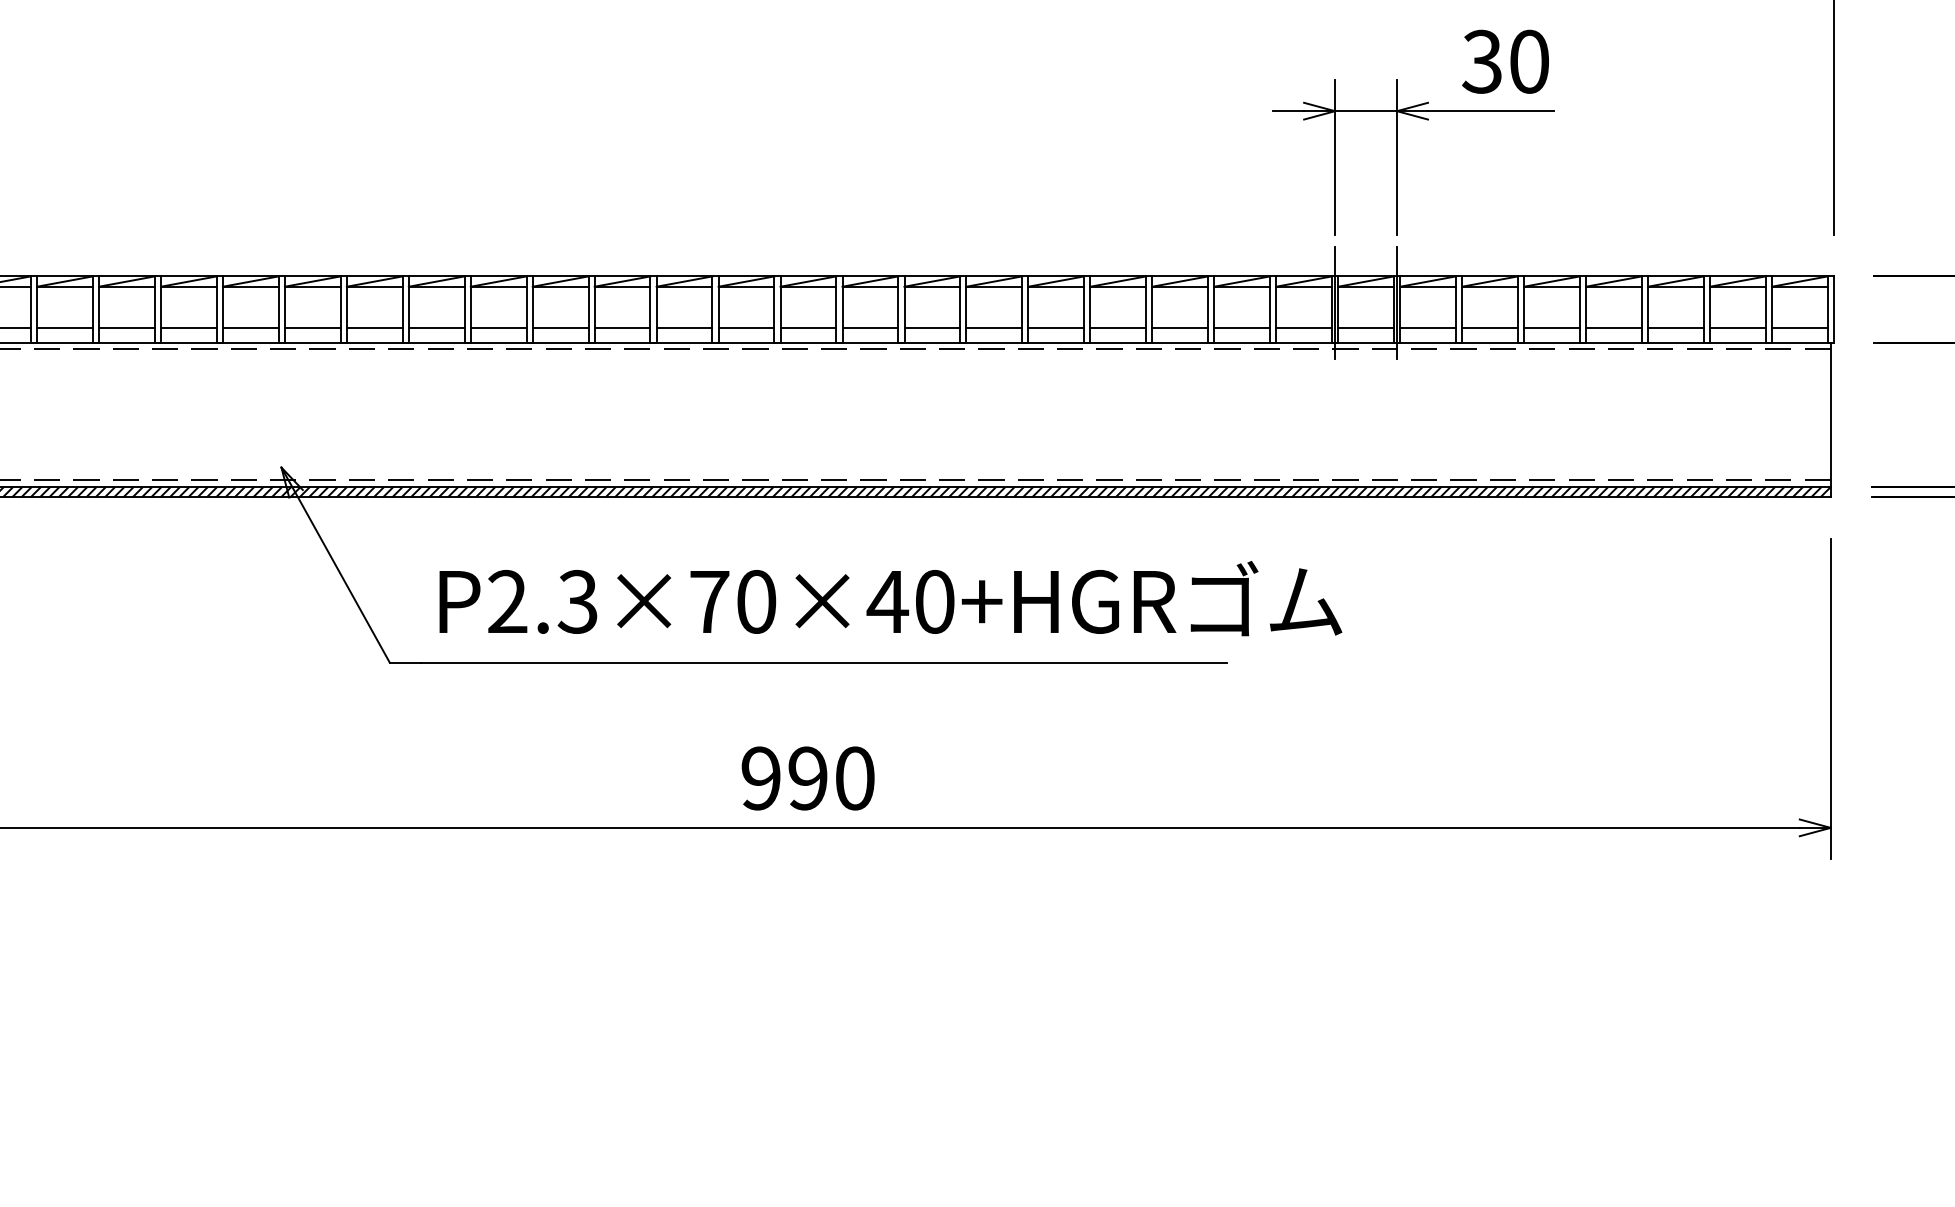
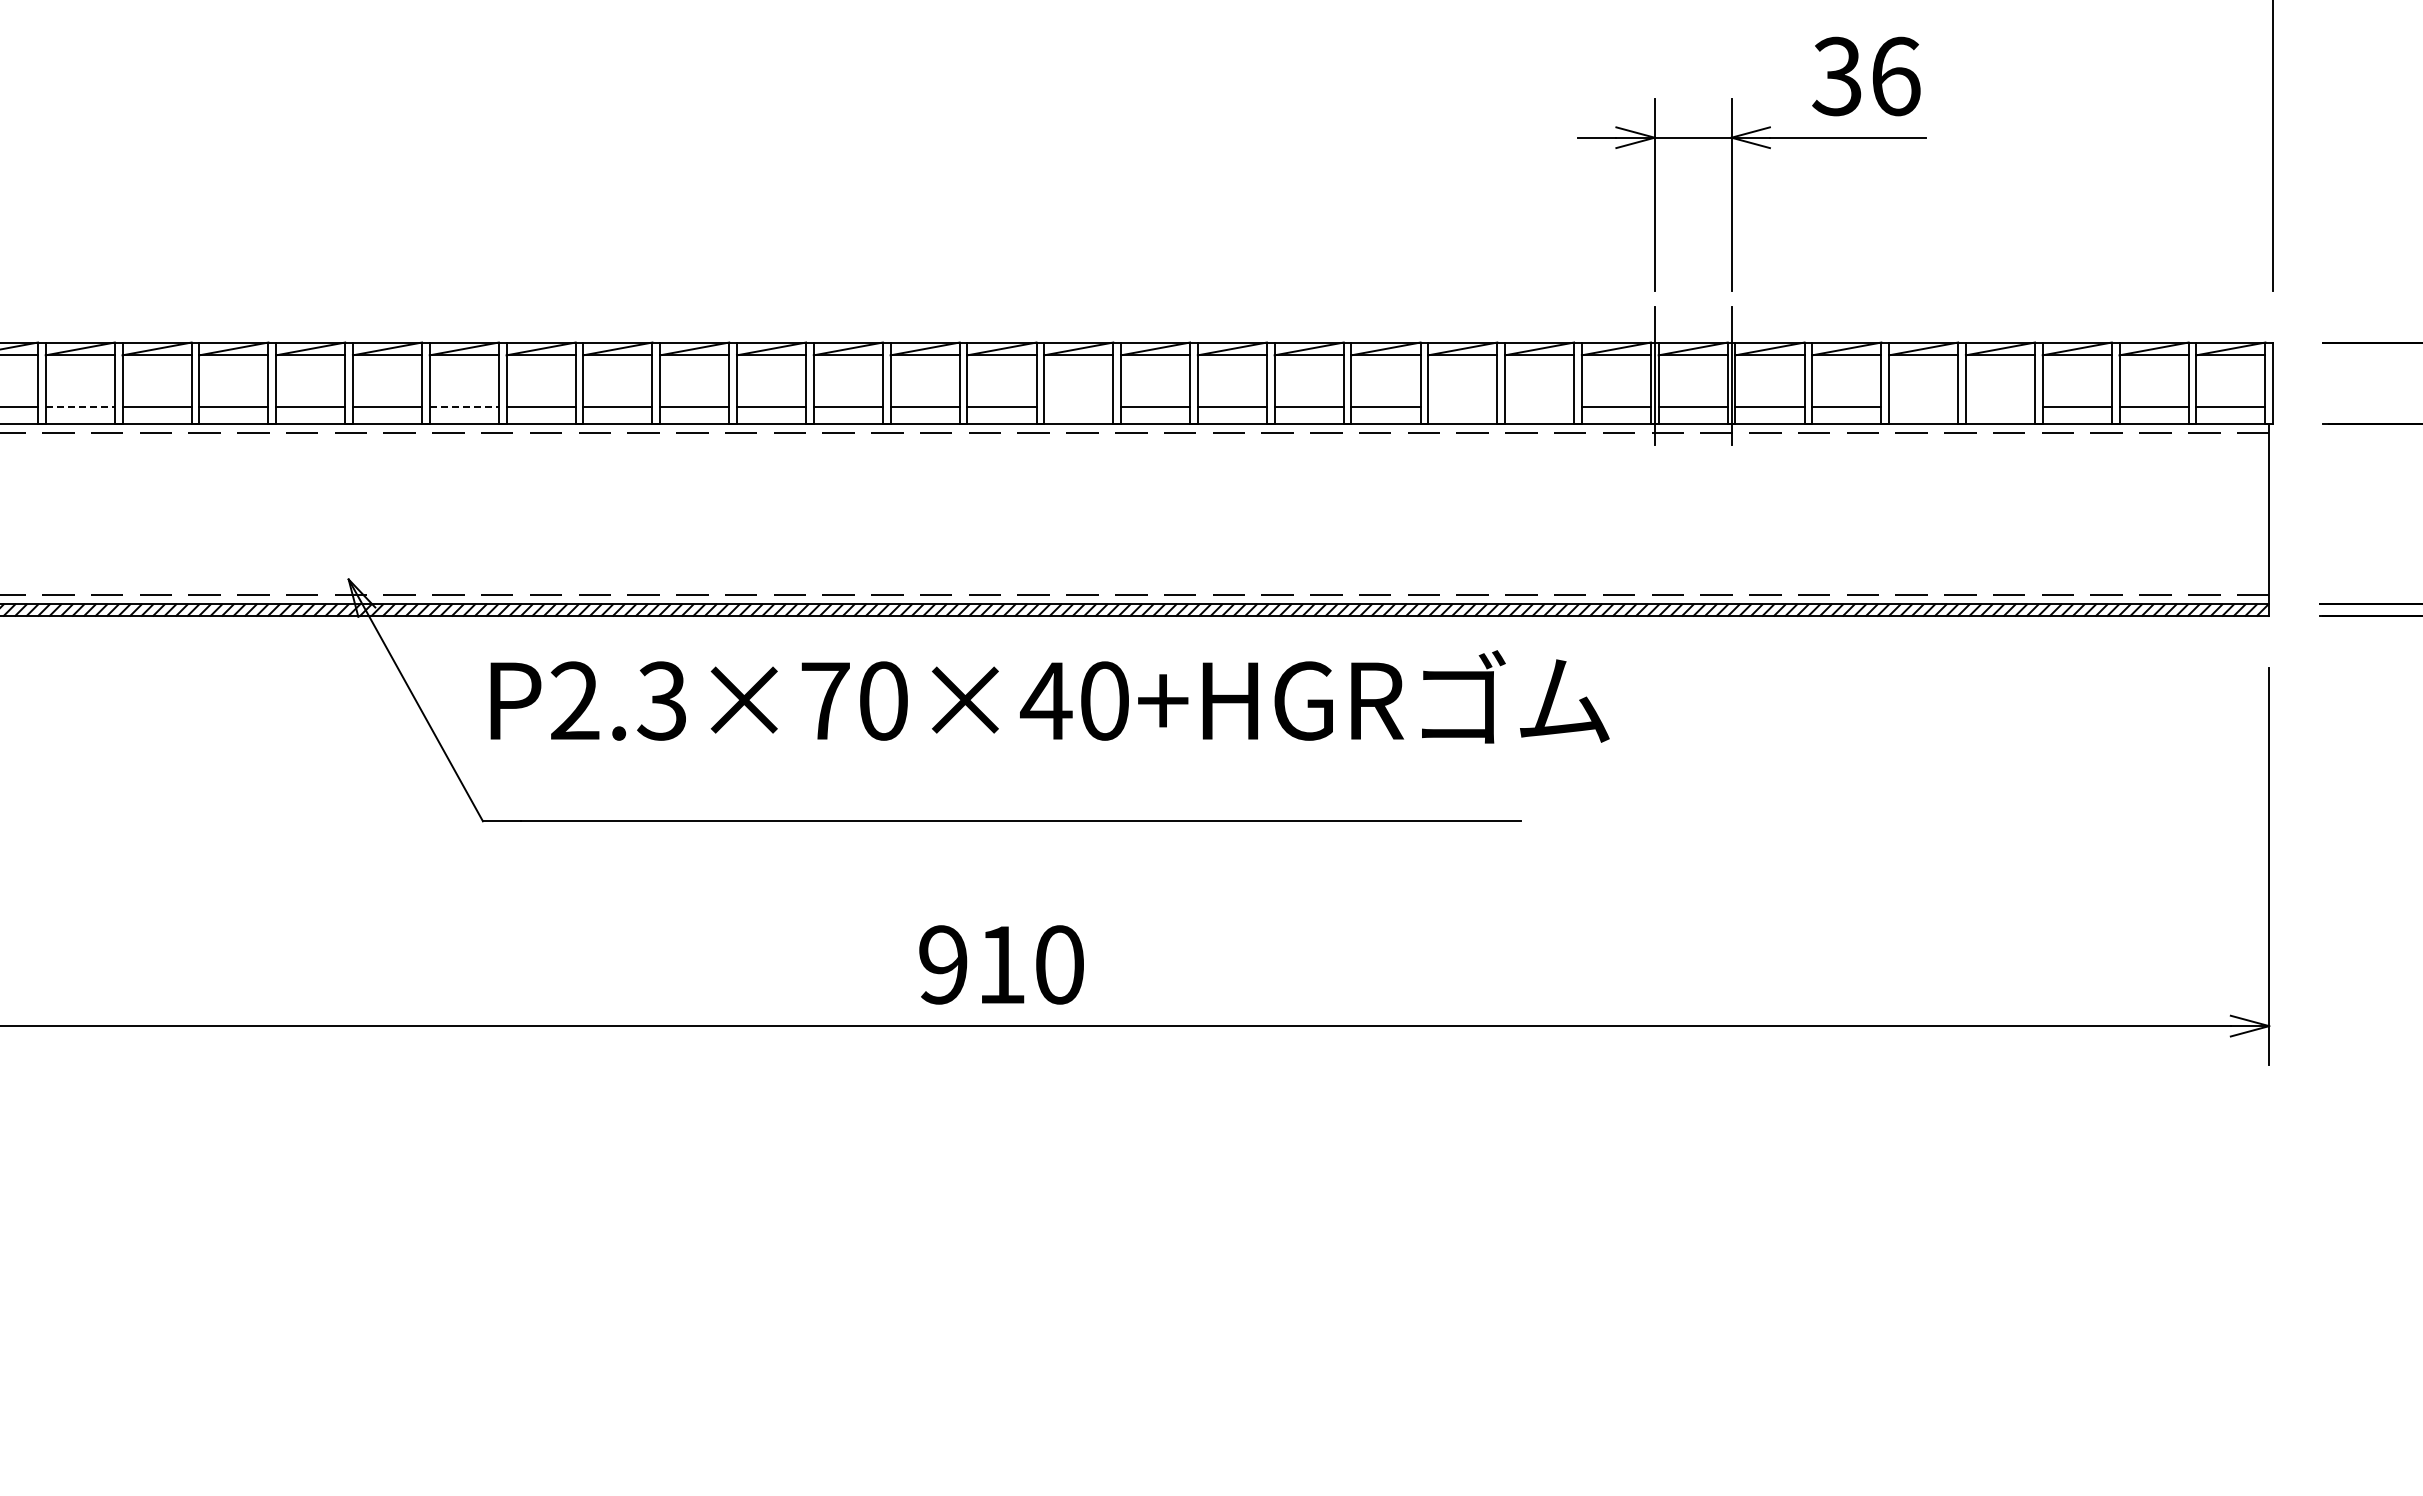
text: (1530, 61) -> (1896, 76), 30 -> 36
line: (65, 328) -> (80, 406), solid -> dashed
line: (374, 328) -> (464, 406), solid -> dashed
line: (870, 328) -> (1078, 406), removed
line: (1179, 328) -> (1462, 406), removed
line: (1242, 328) -> (1539, 406), removed
line: (1551, 328) -> (1923, 406), removed
line: (1613, 328) -> (2000, 406), removed
text: (890, 598) -> (1049, 696), moved
text: (808, 778) -> (1001, 964), 990 -> 910

